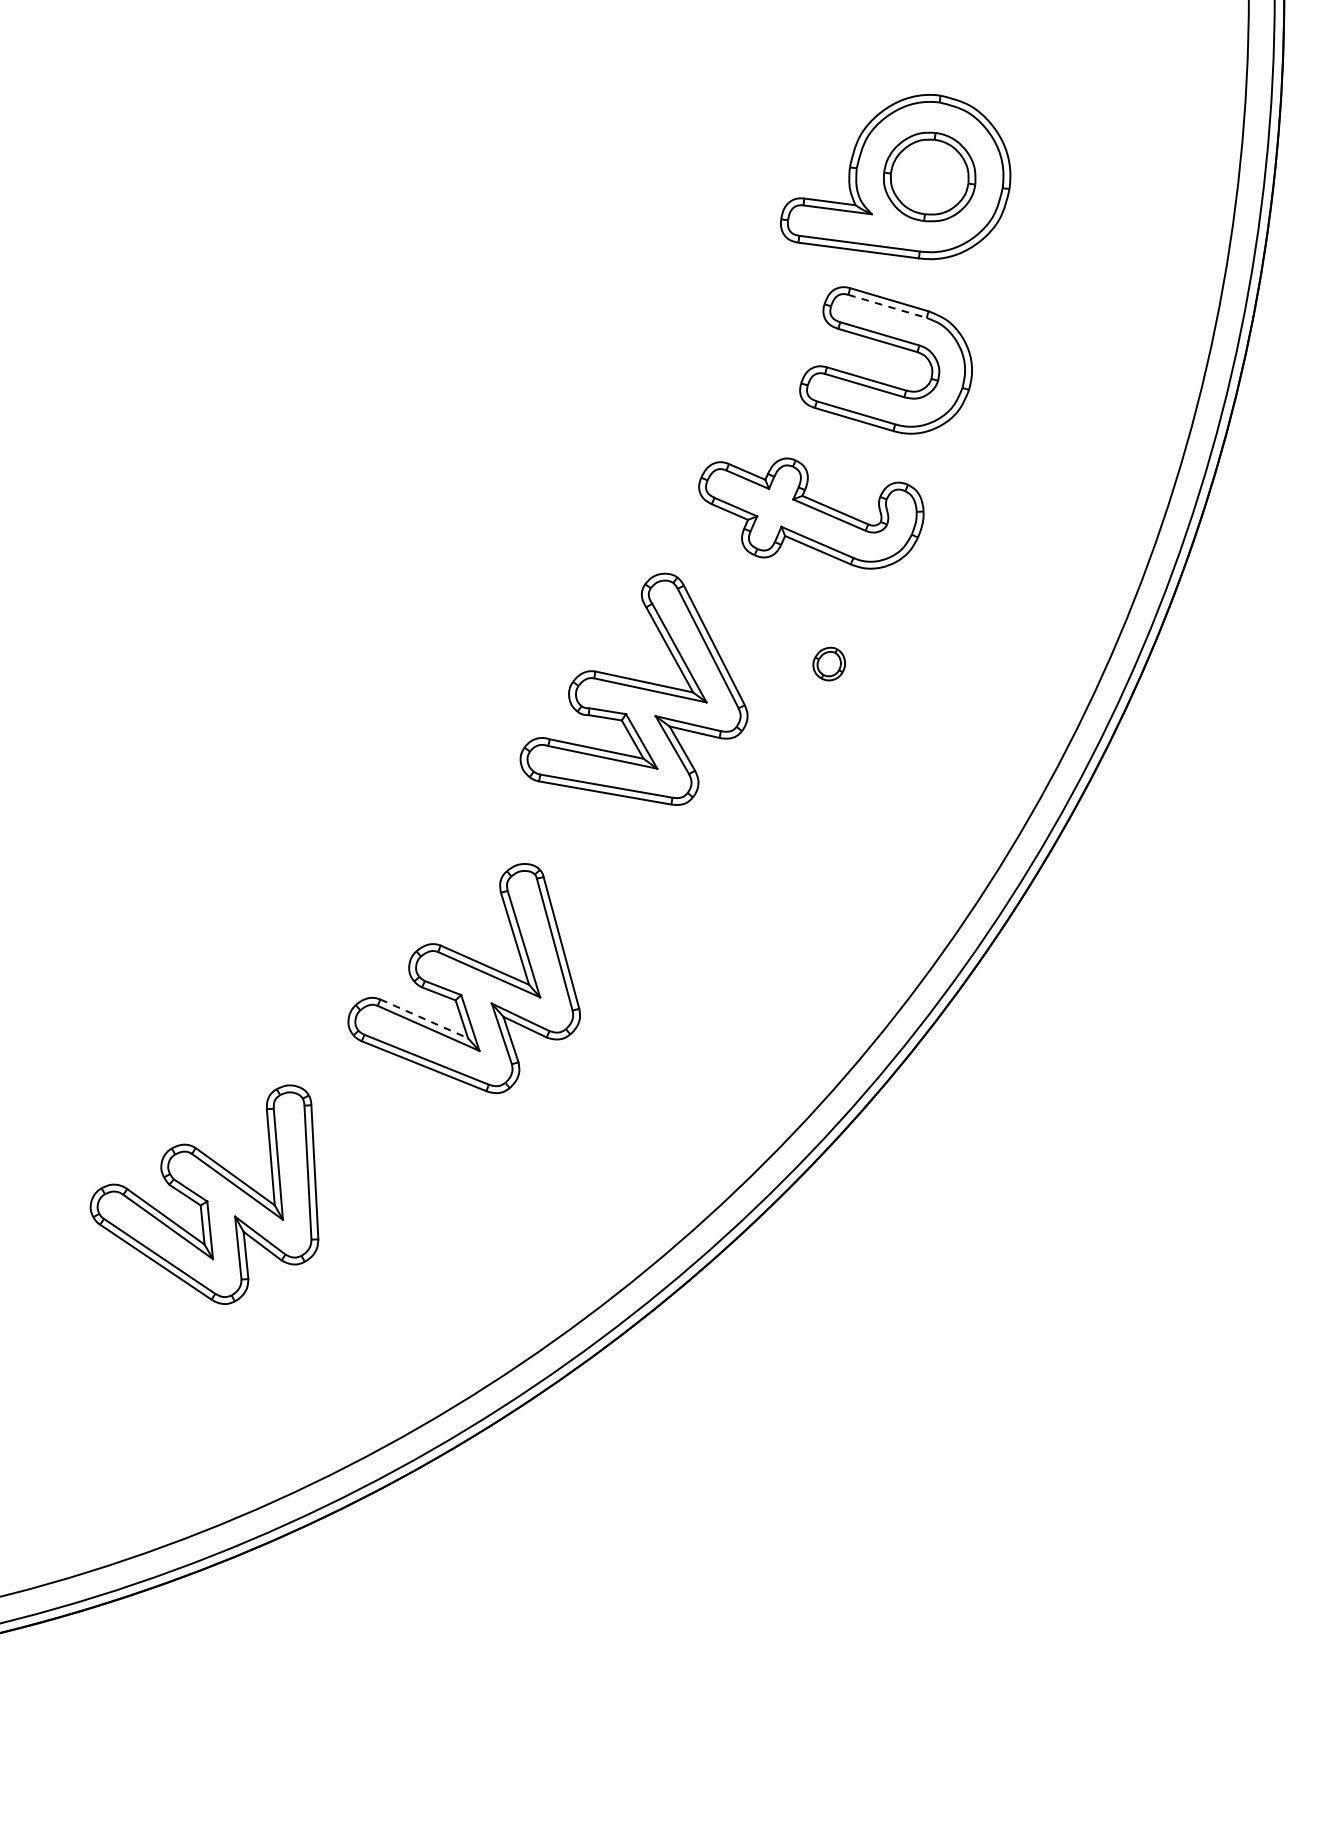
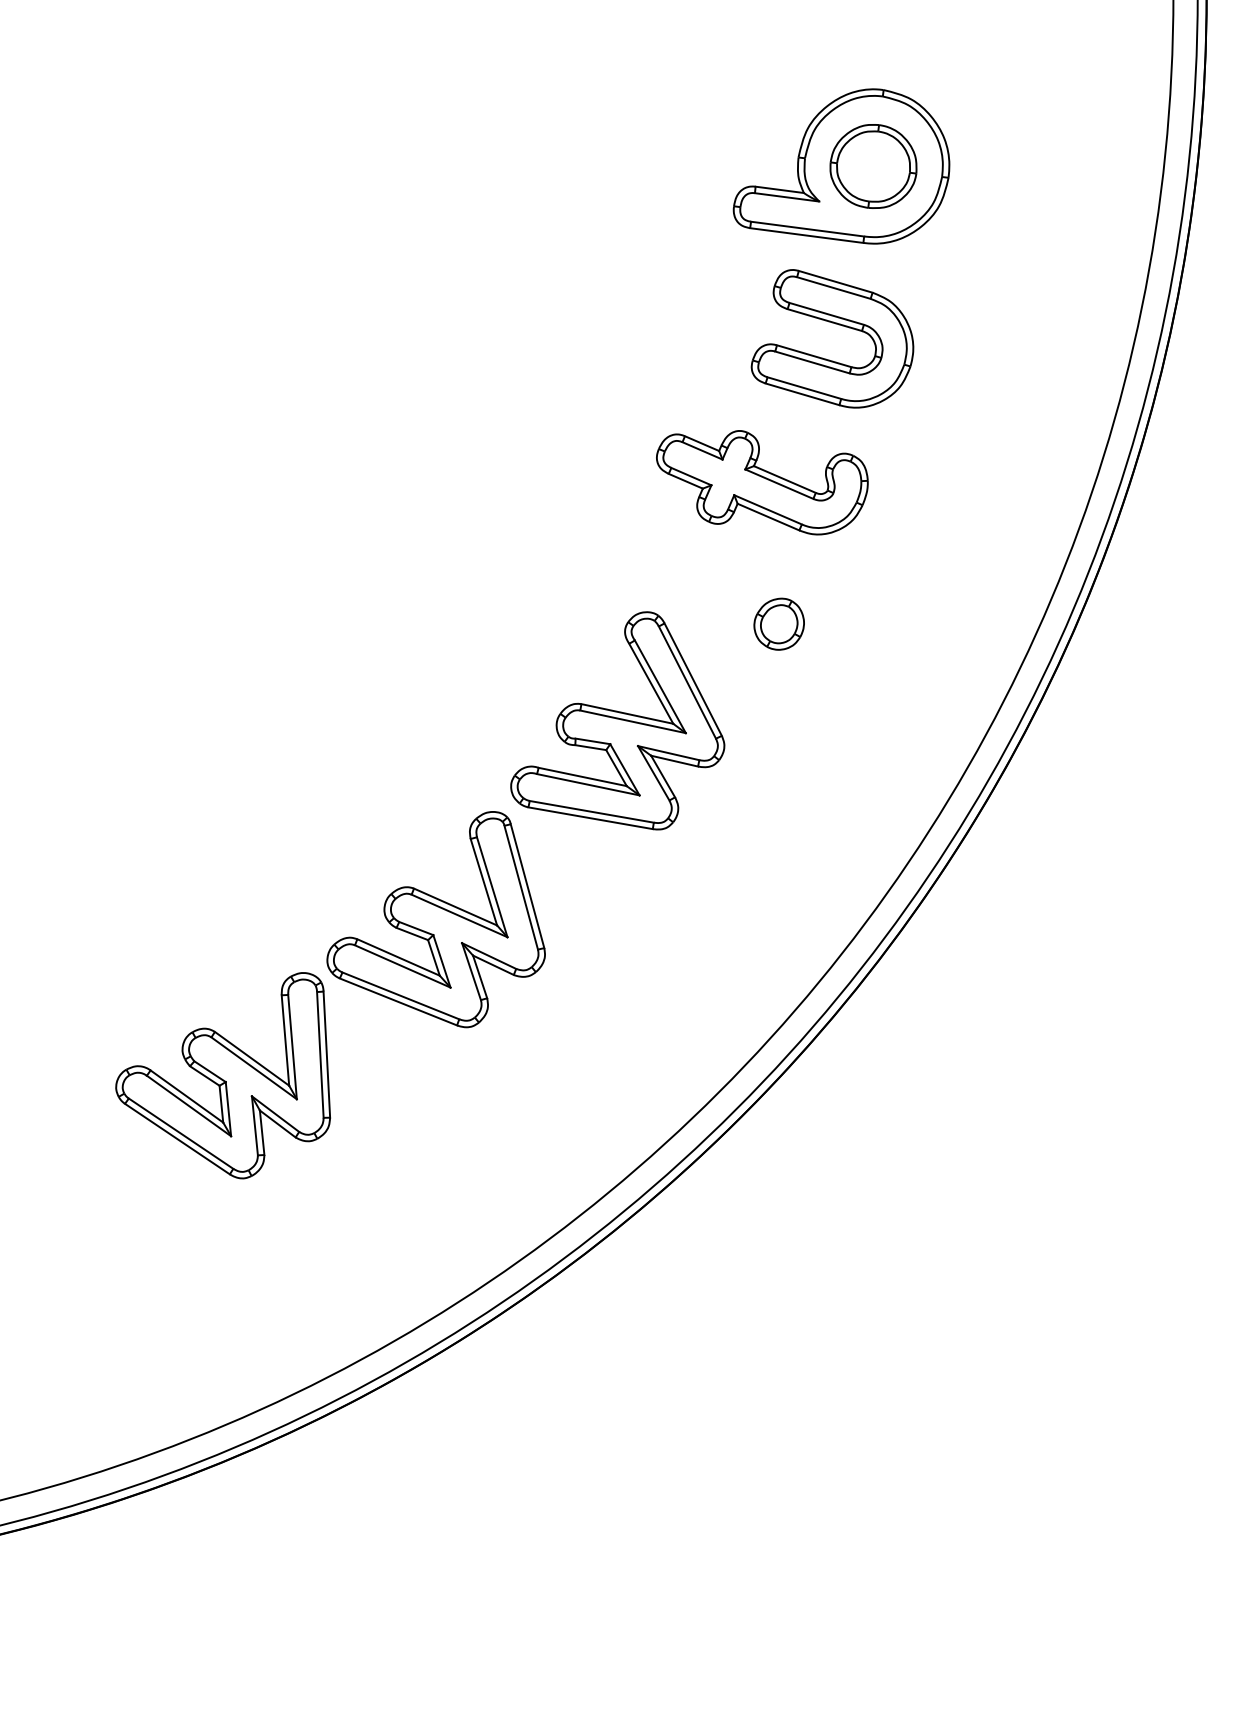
line: (888, 306) -> (834, 288), dashed -> solid
part: (828, 663) -> (778, 623), size x1.67
part: (633, 688) -> (617, 720), moved
line: (425, 1018) -> (399, 957), dashed -> solid
part: (203, 1194) -> (222, 1075), moved

